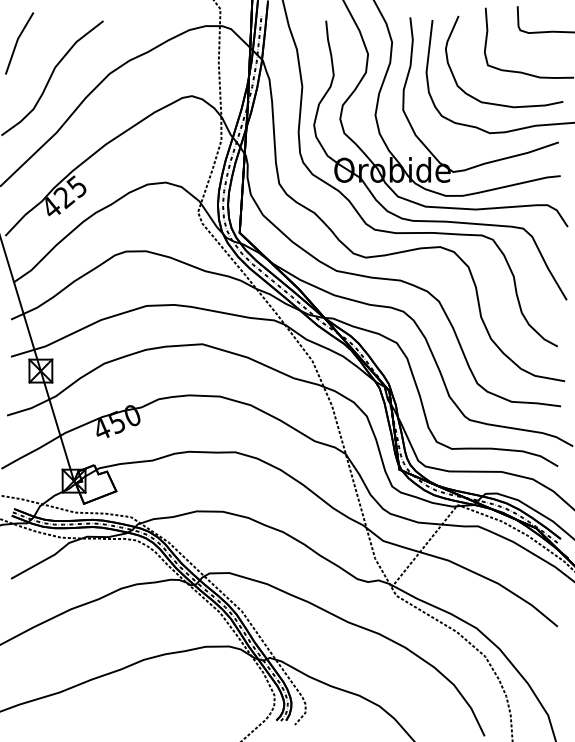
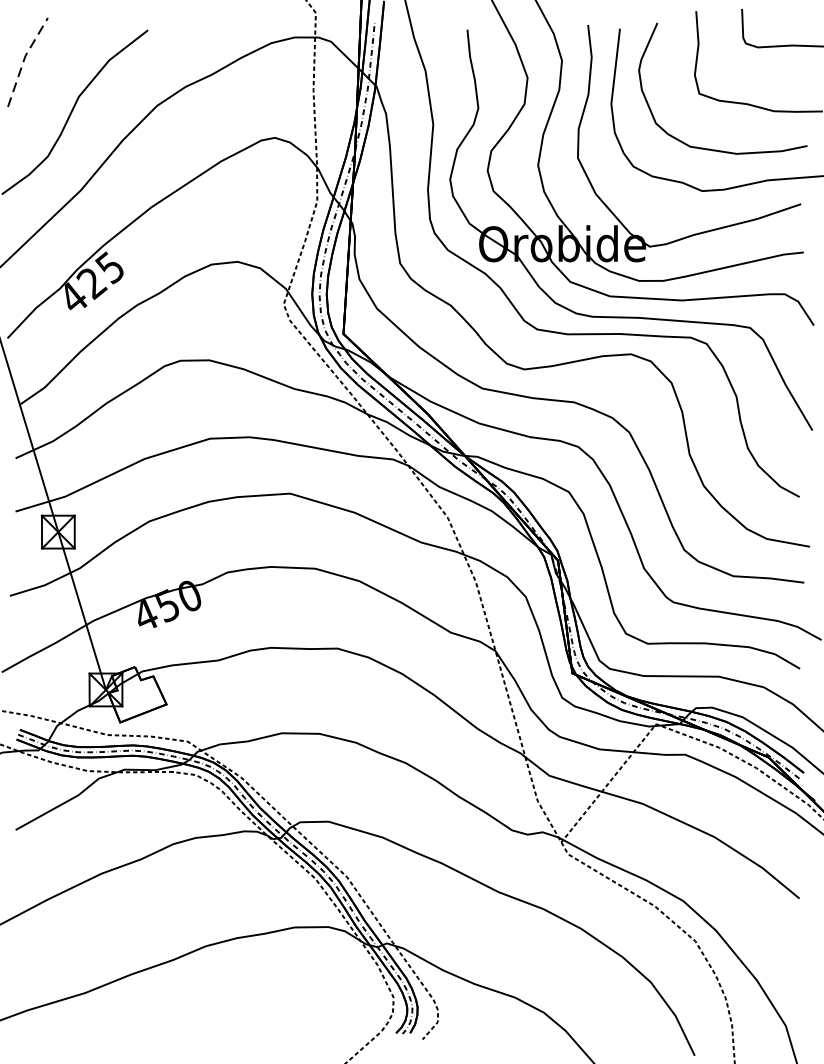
line: (17, 41) -> (24, 59), solid -> dashed

